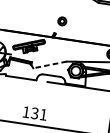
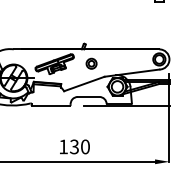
part: (62, 21) -> (91, 63), moved
line: (49, 65) -> (83, 84), dashed -> solid
text: (43, 114) -> (85, 146), 131 -> 130

